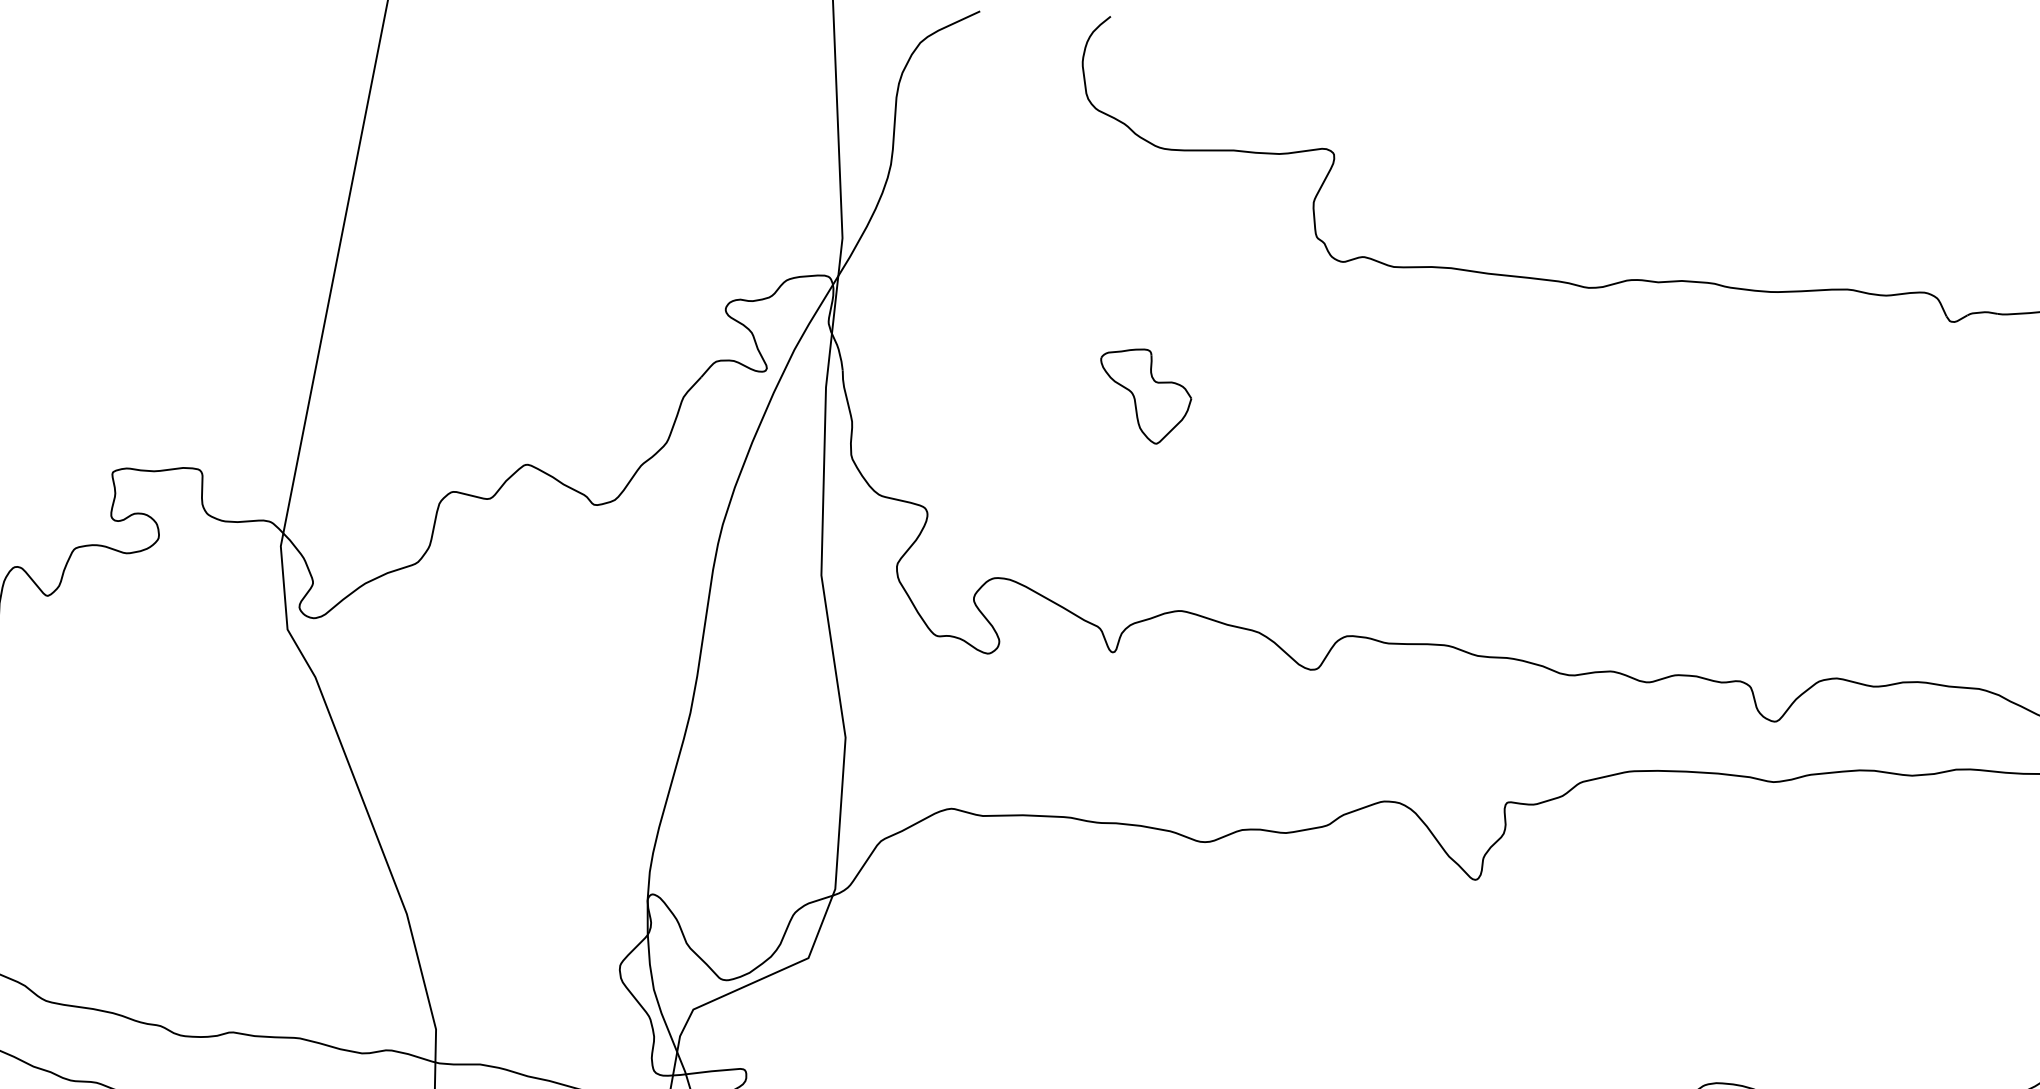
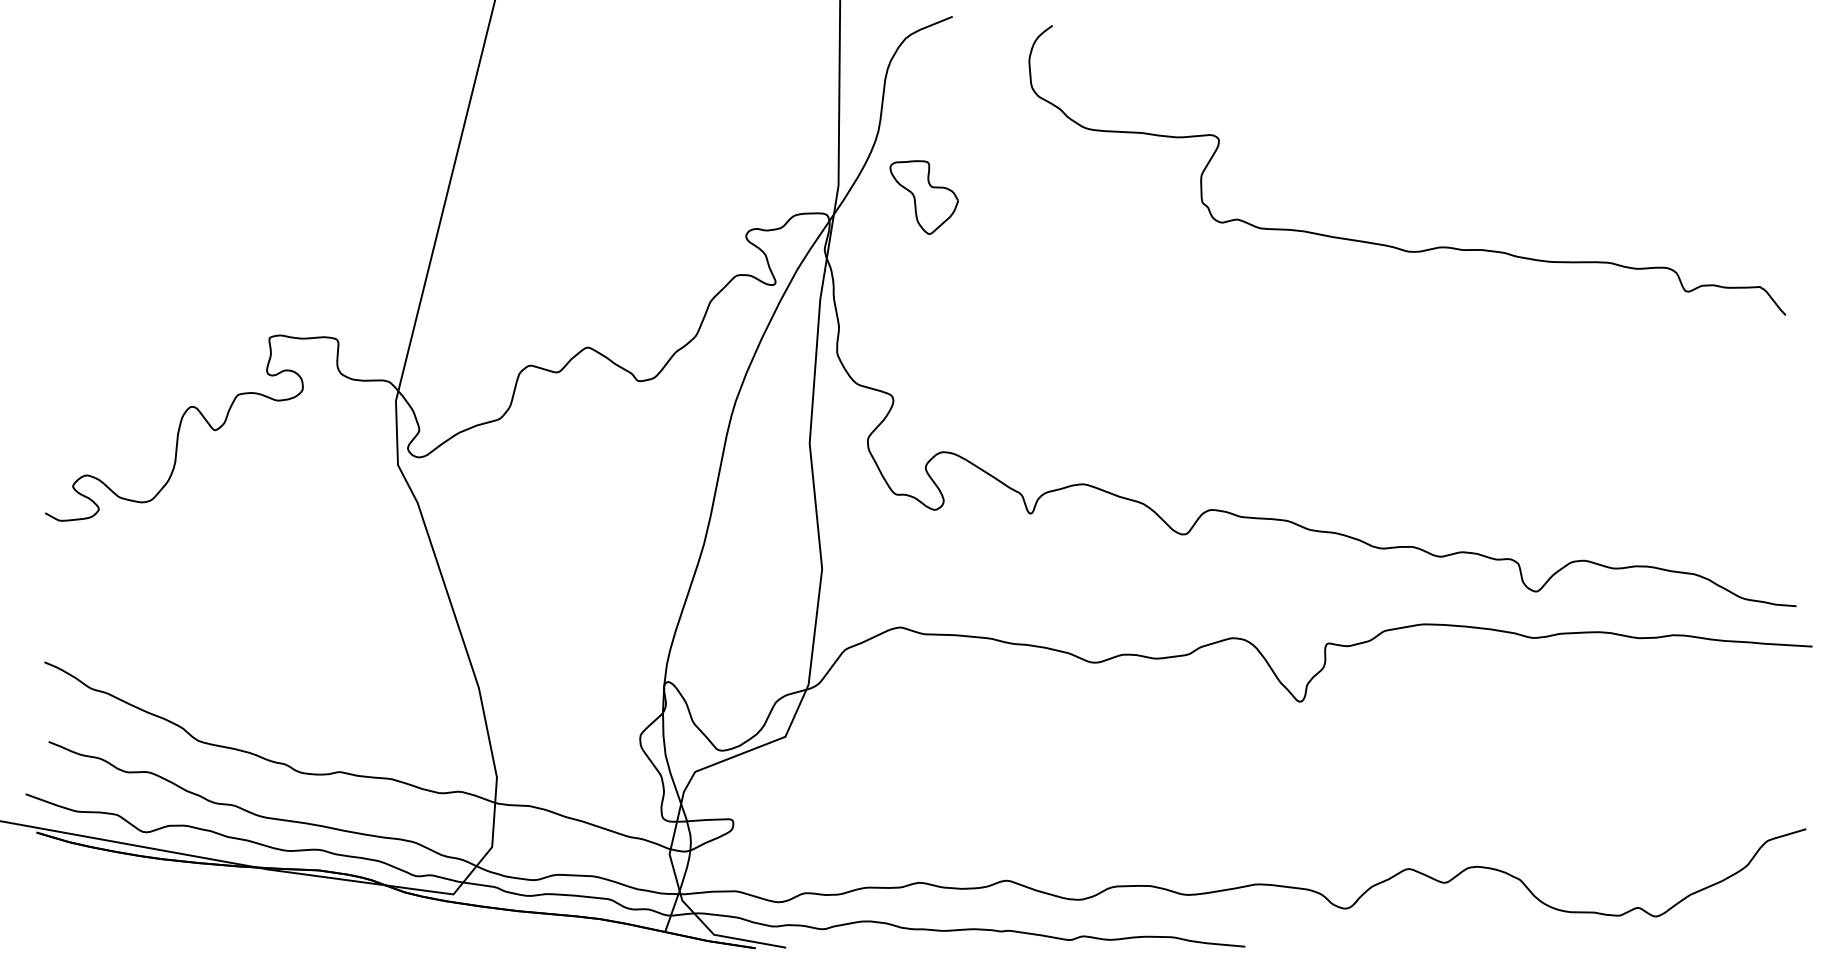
part: (1146, 396) -> (923, 197), moved

